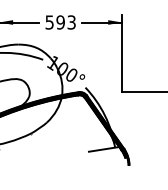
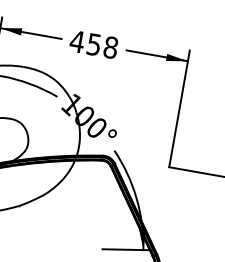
text: (60, 22) -> (93, 44), 593 -> 458

